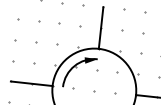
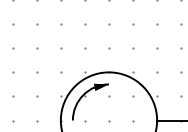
line: (100, 28) -> (108, 48), removed
line: (31, 83) -> (36, 120), removed

